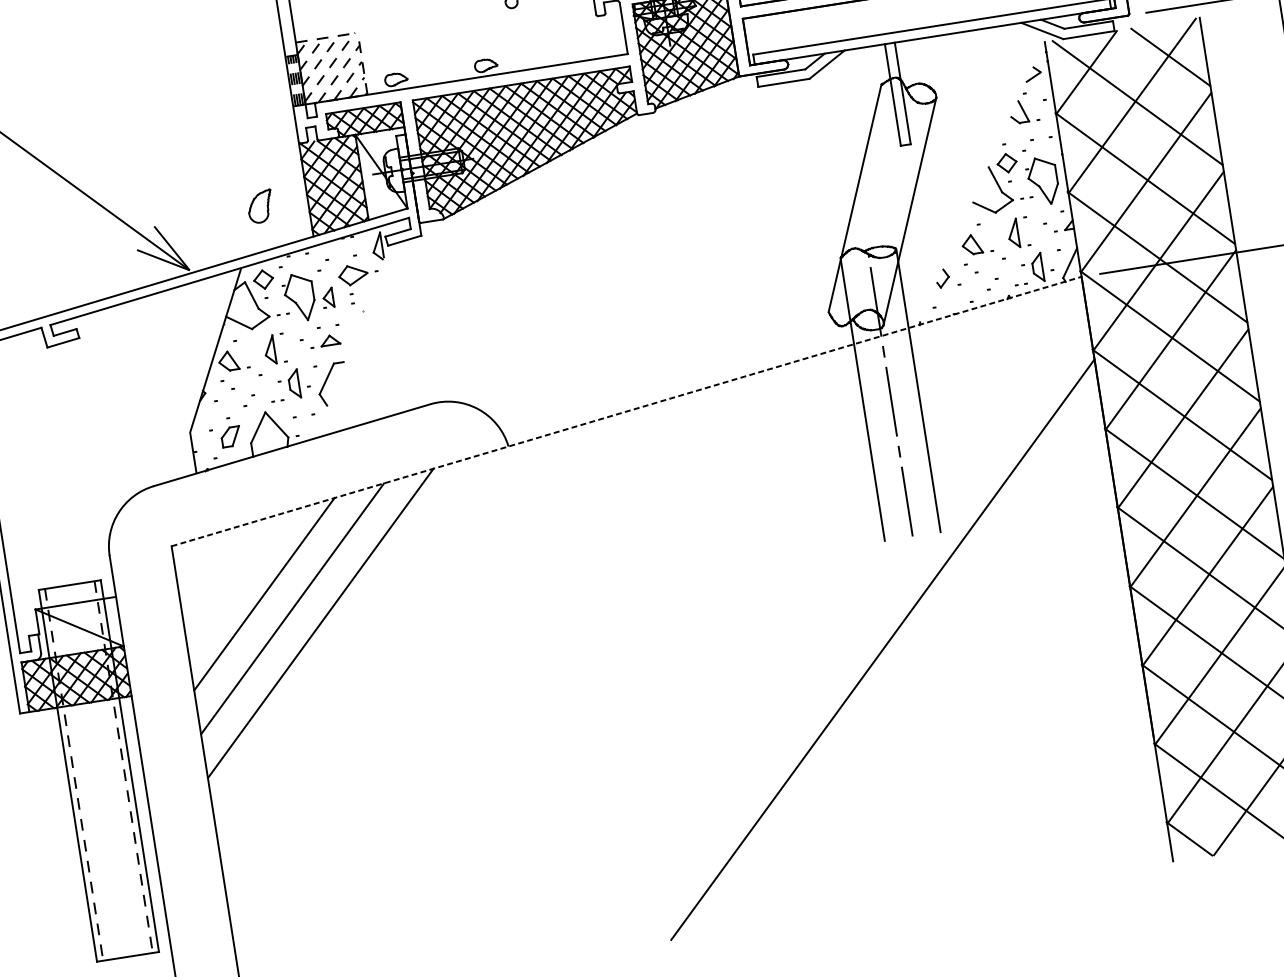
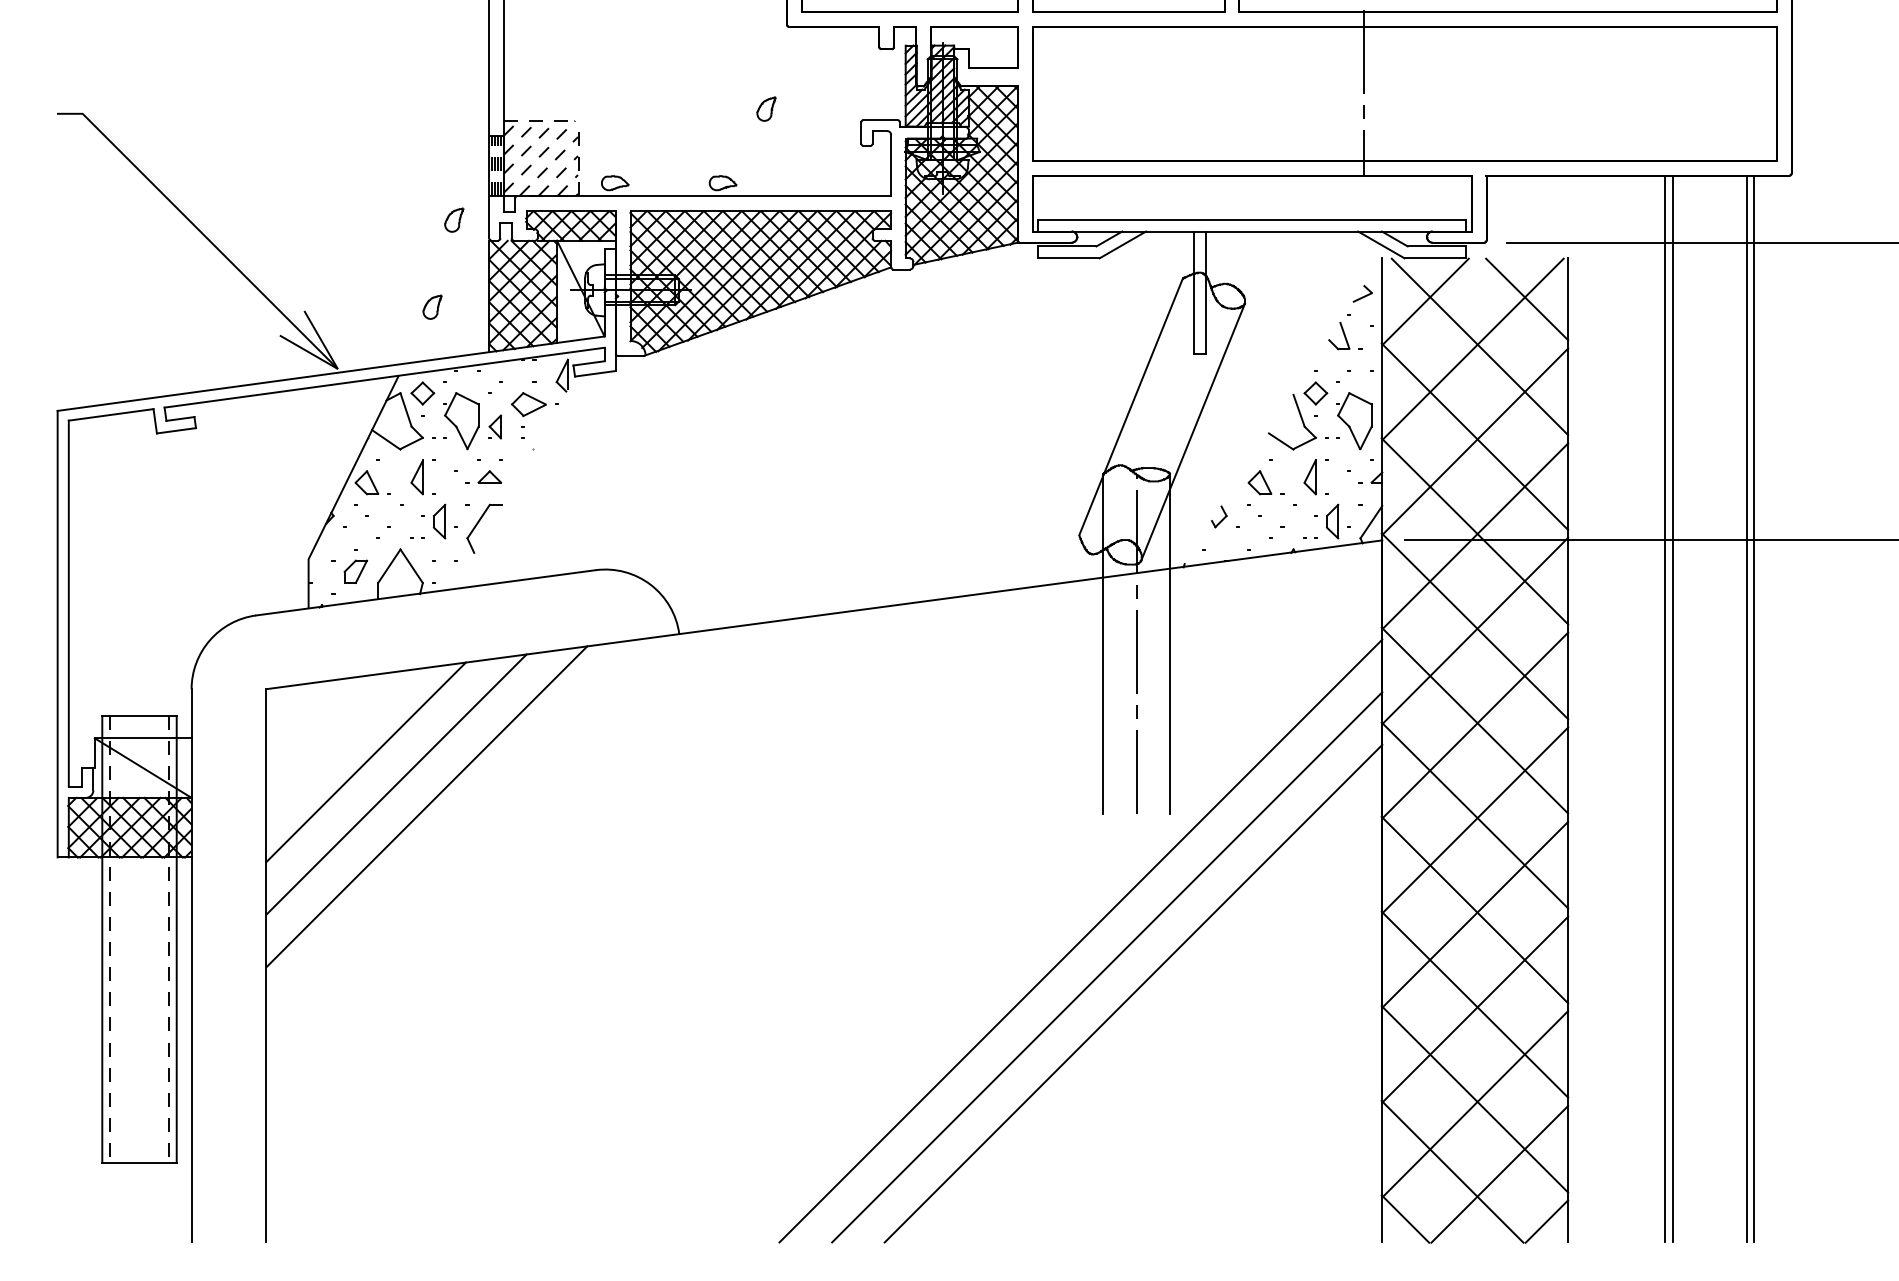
part: (267, 130) -> (454, 219), added
part: (260, 205) -> (432, 306), size x0.62
line: (626, 411) -> (824, 614), dashed -> solid
line: (908, 668) -> (1107, 967), added
line: (933, 686) -> (1133, 993), added

